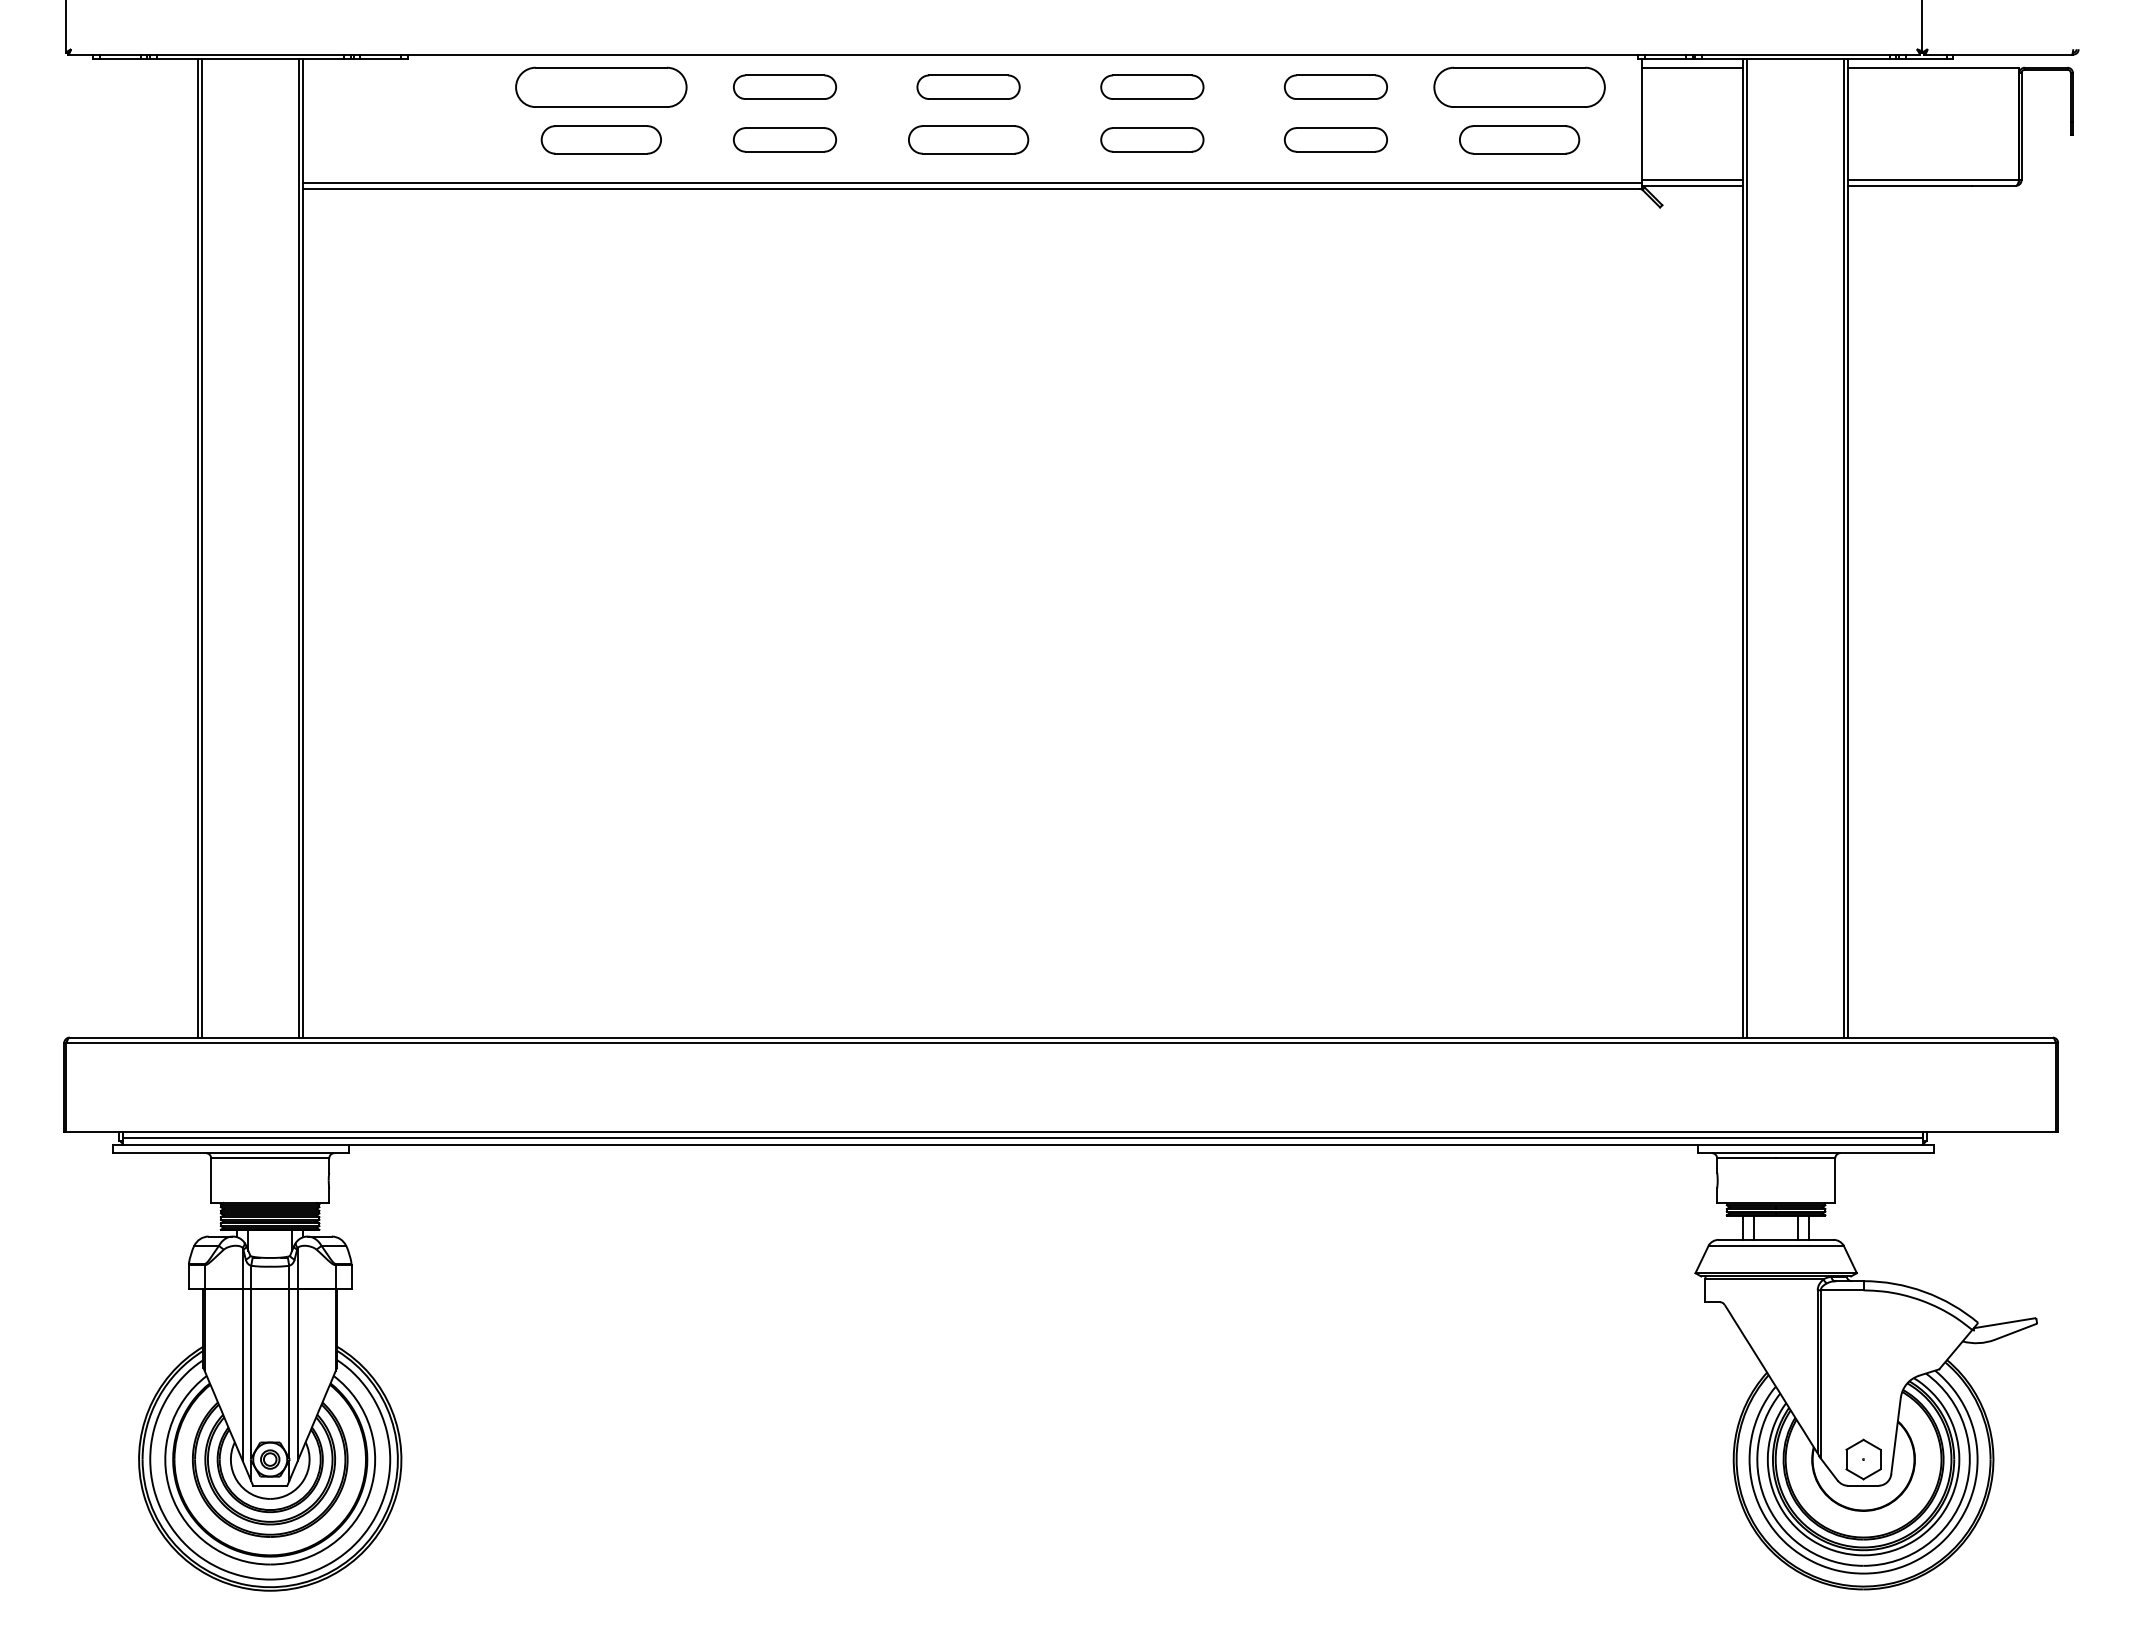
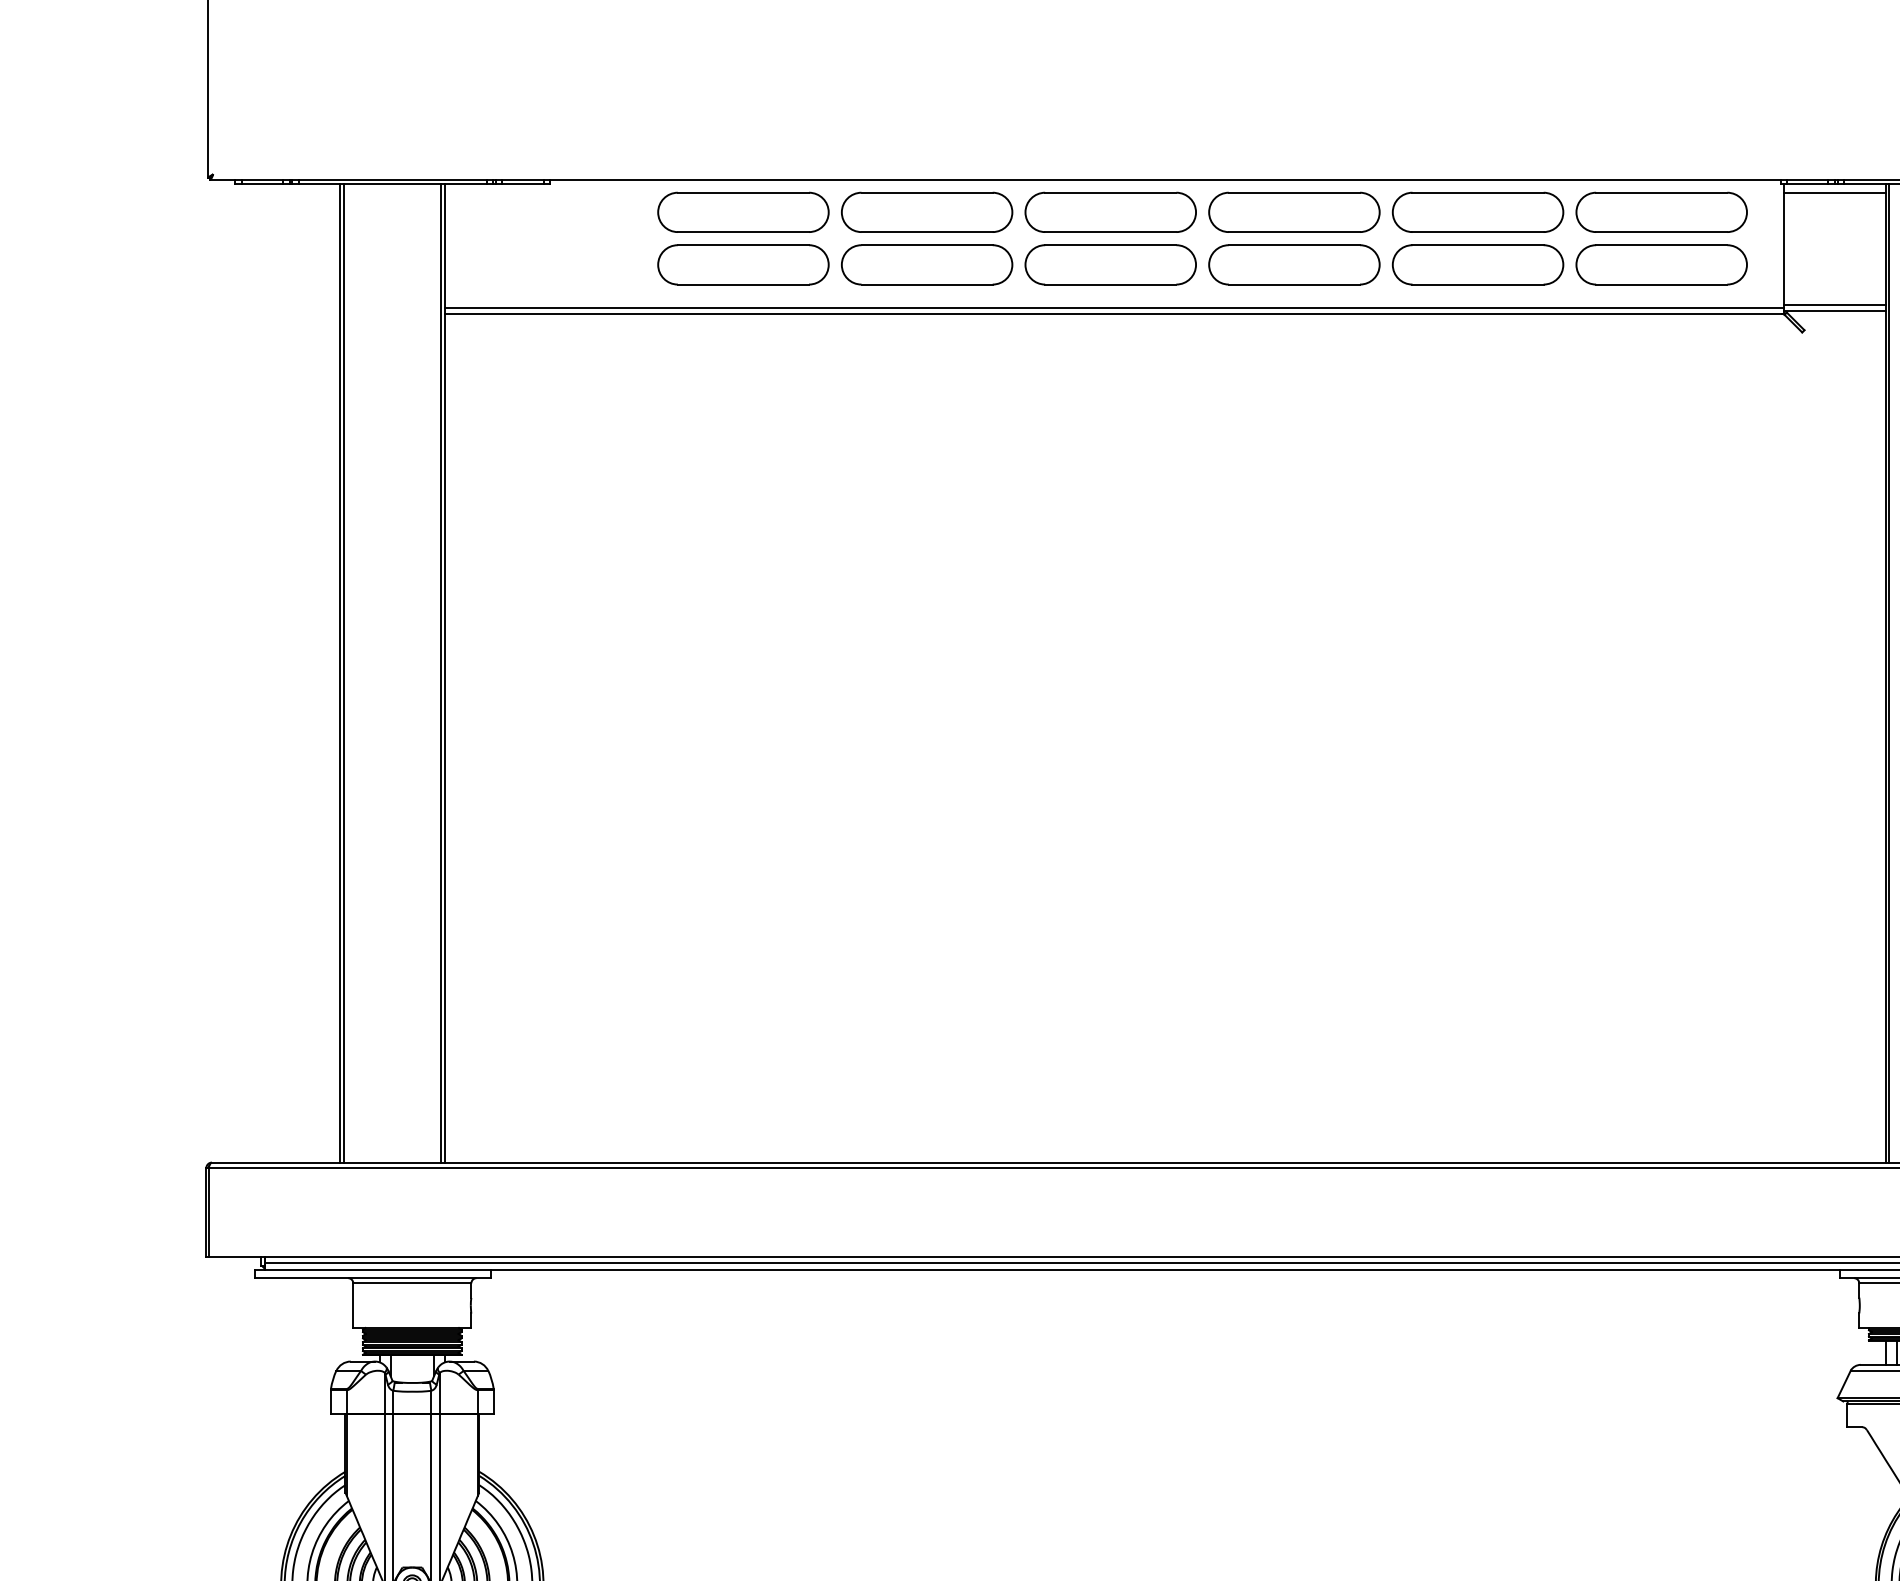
part: (784, 86) -> (926, 211), size x1.67
part: (968, 86) -> (1110, 211), size x1.67
part: (1152, 86) -> (1294, 211), size x1.67
part: (1335, 86) -> (1477, 211), size x1.67
part: (601, 139) -> (743, 264), size x1.43
part: (784, 139) -> (926, 264), size x1.67
part: (968, 139) -> (1110, 264), size x1.43
part: (1152, 139) -> (1294, 264), size x1.67
part: (1335, 139) -> (1477, 264), size x1.67
part: (1519, 139) -> (1661, 264), size x1.43

